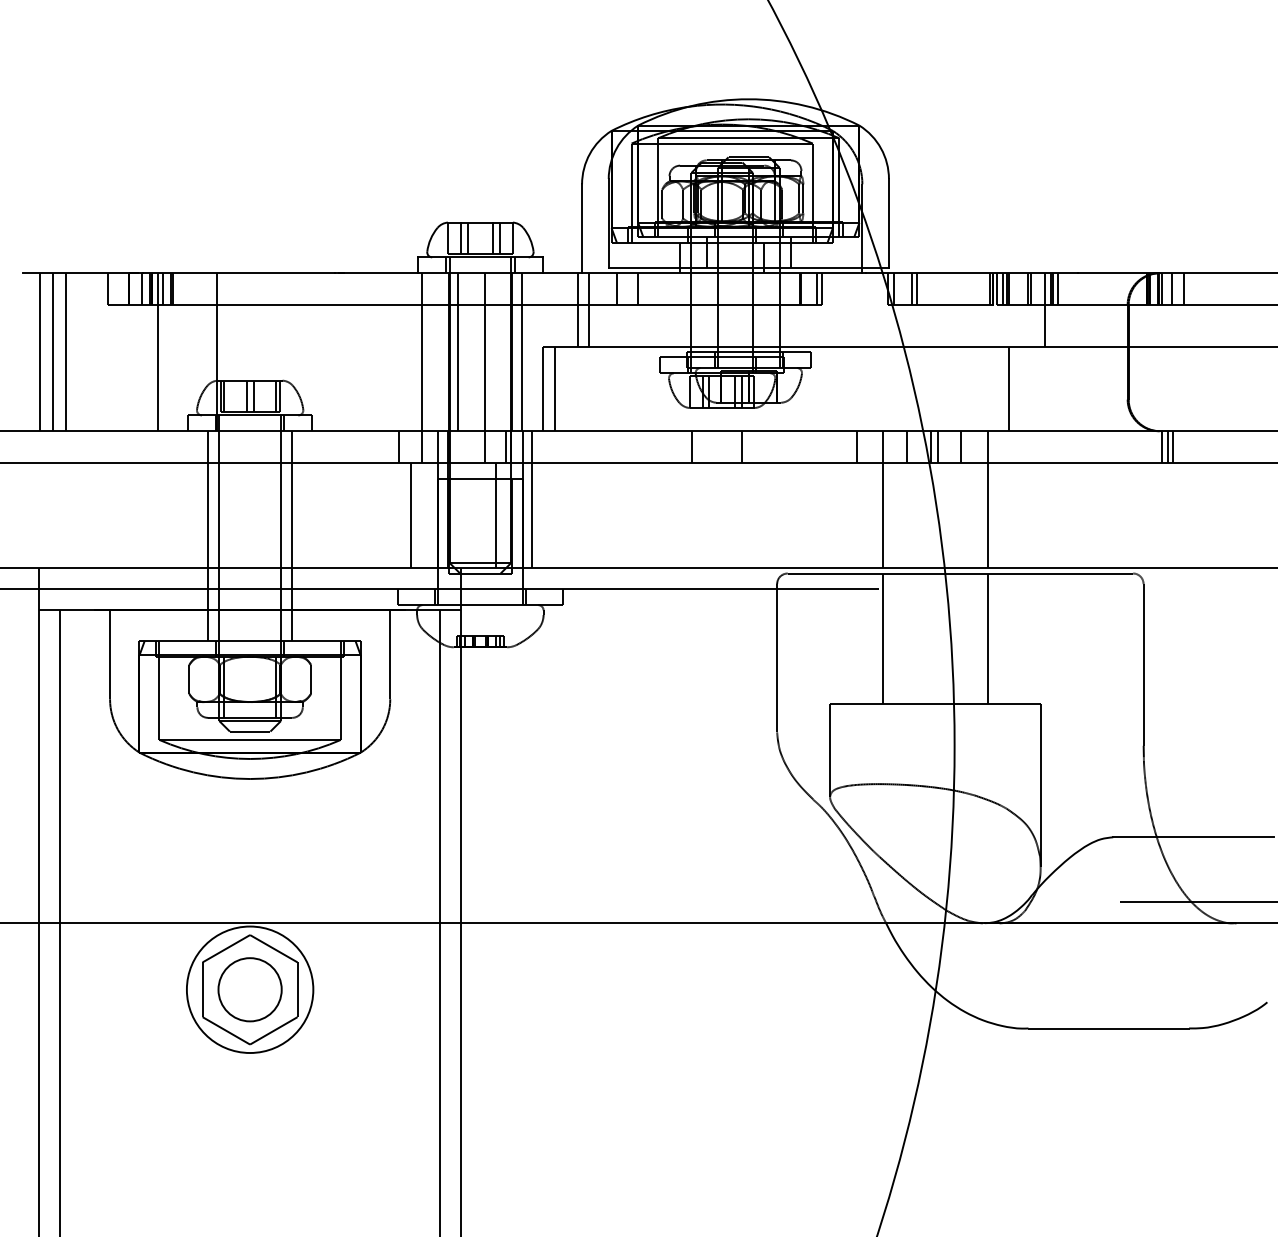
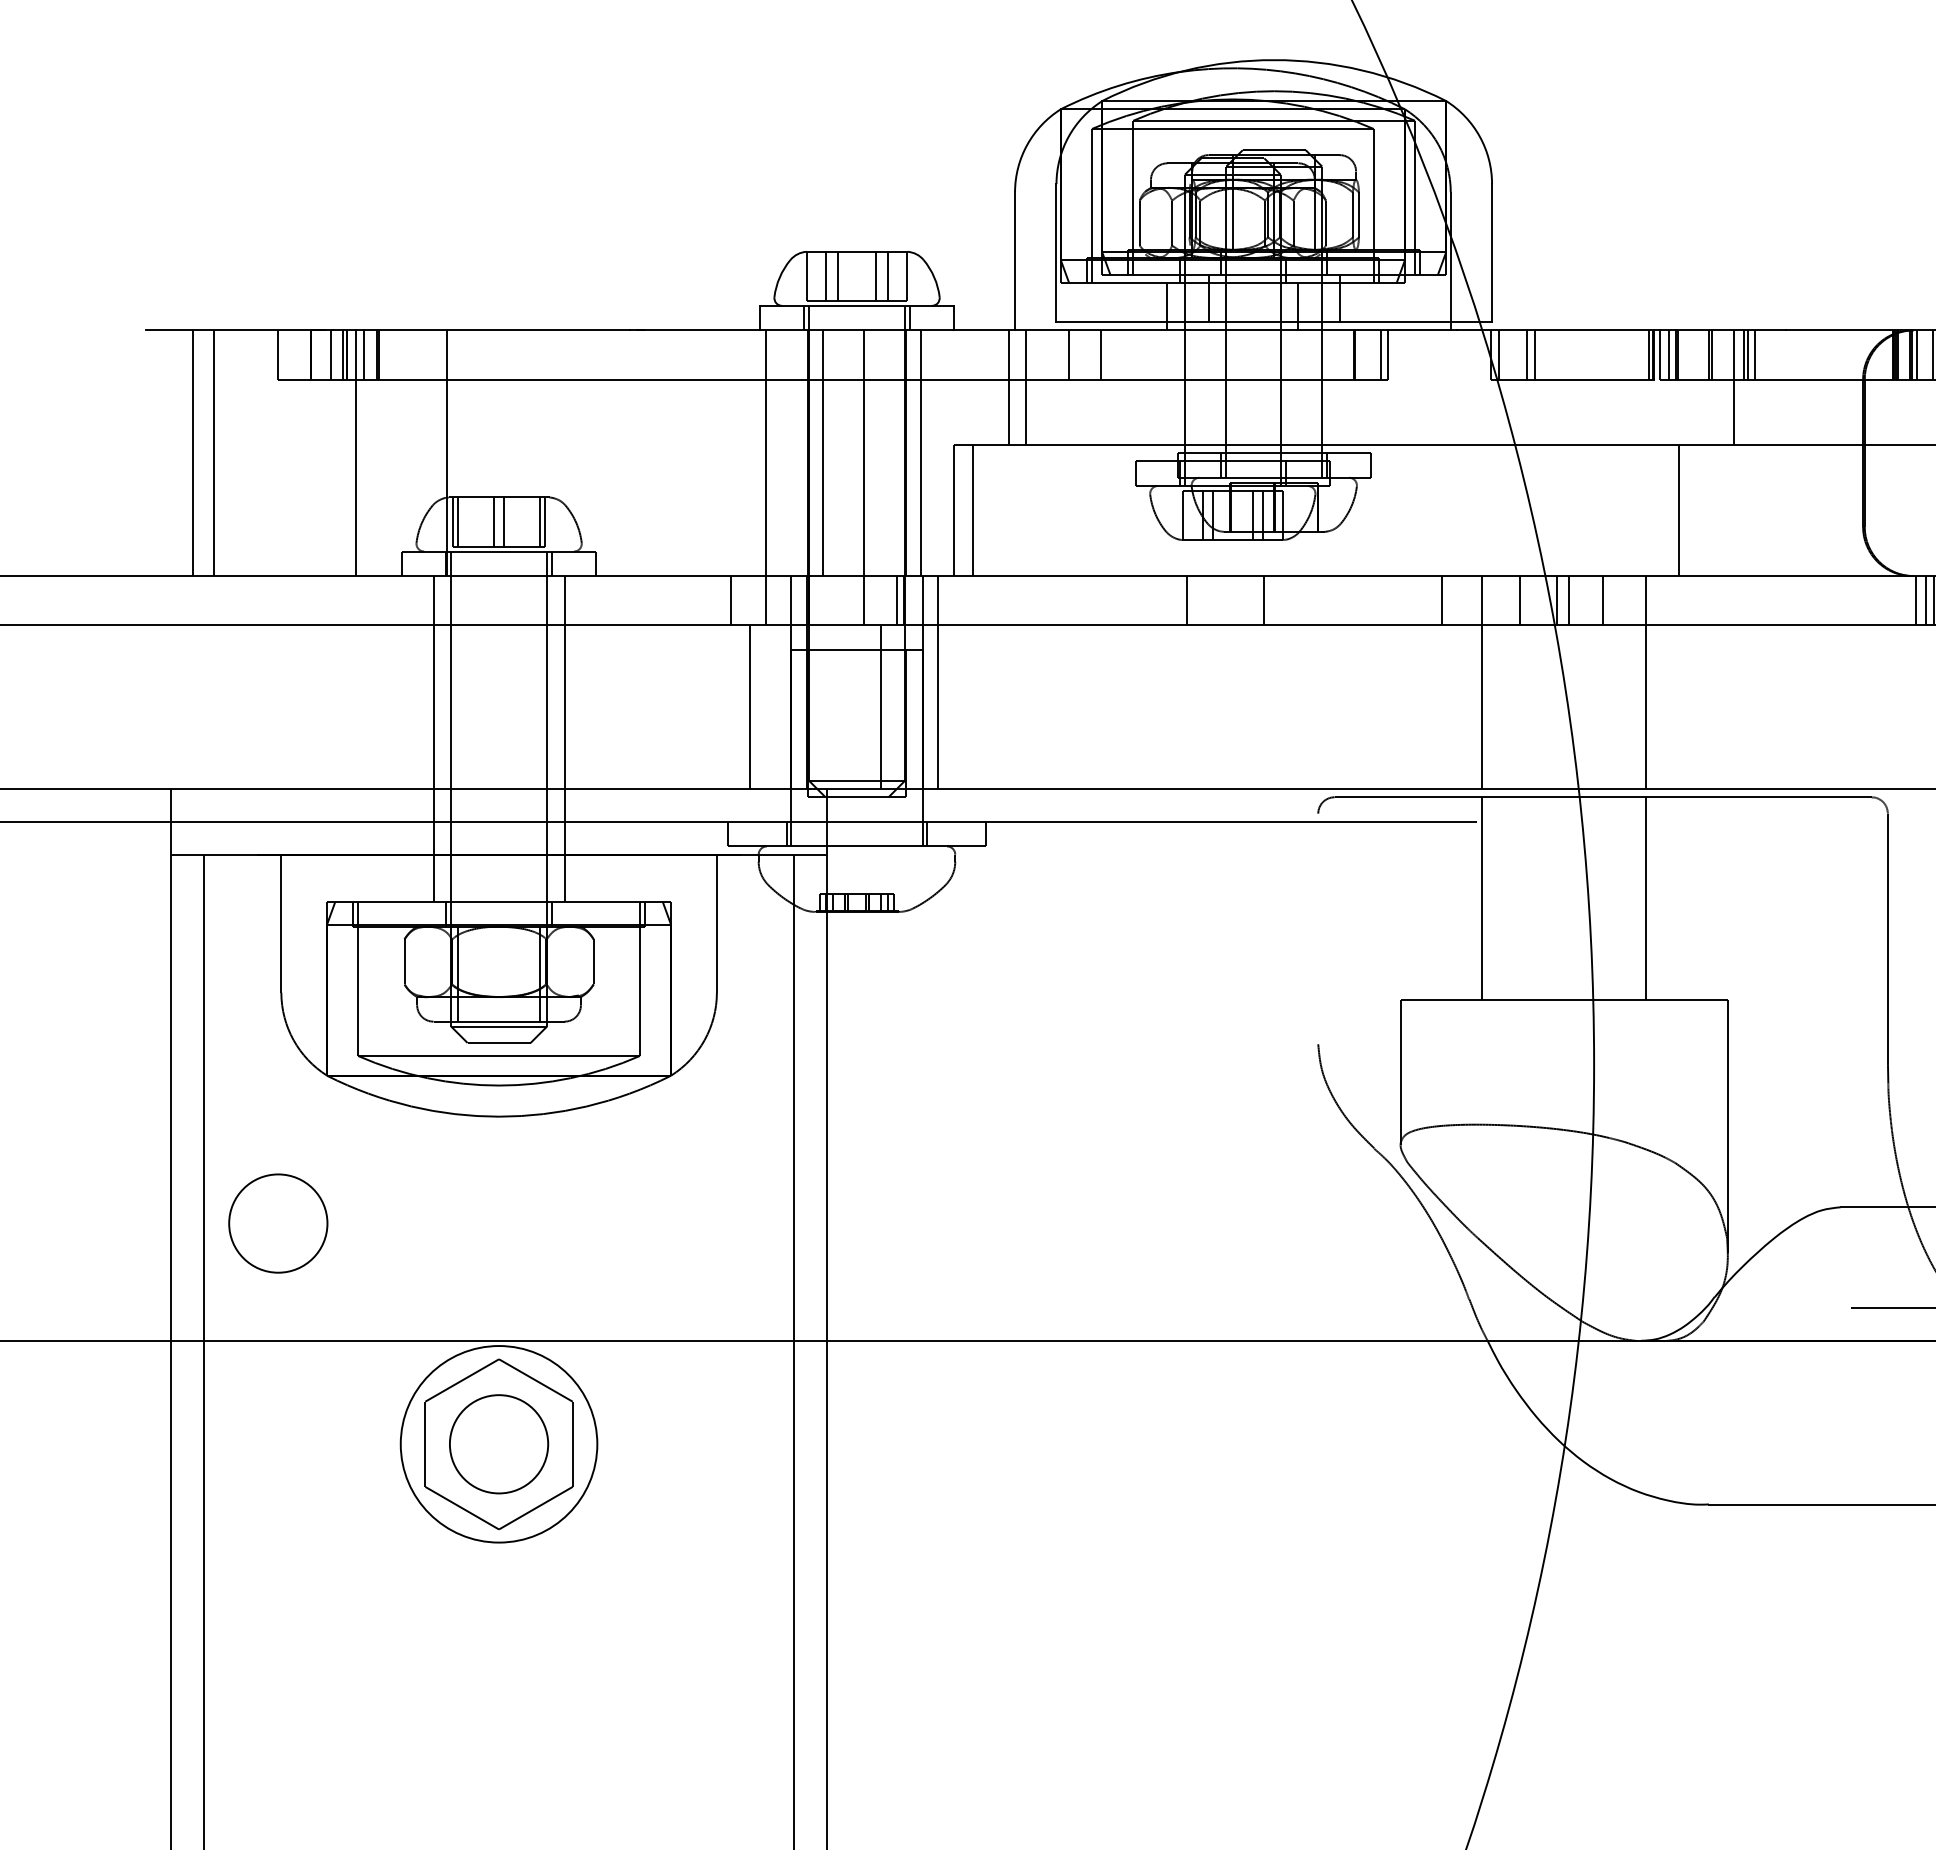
line: (39, 352) -> (171, 453), removed
line: (777, 658) -> (1318, 929), removed
circle: (107, 847) -> (277, 1223), added

